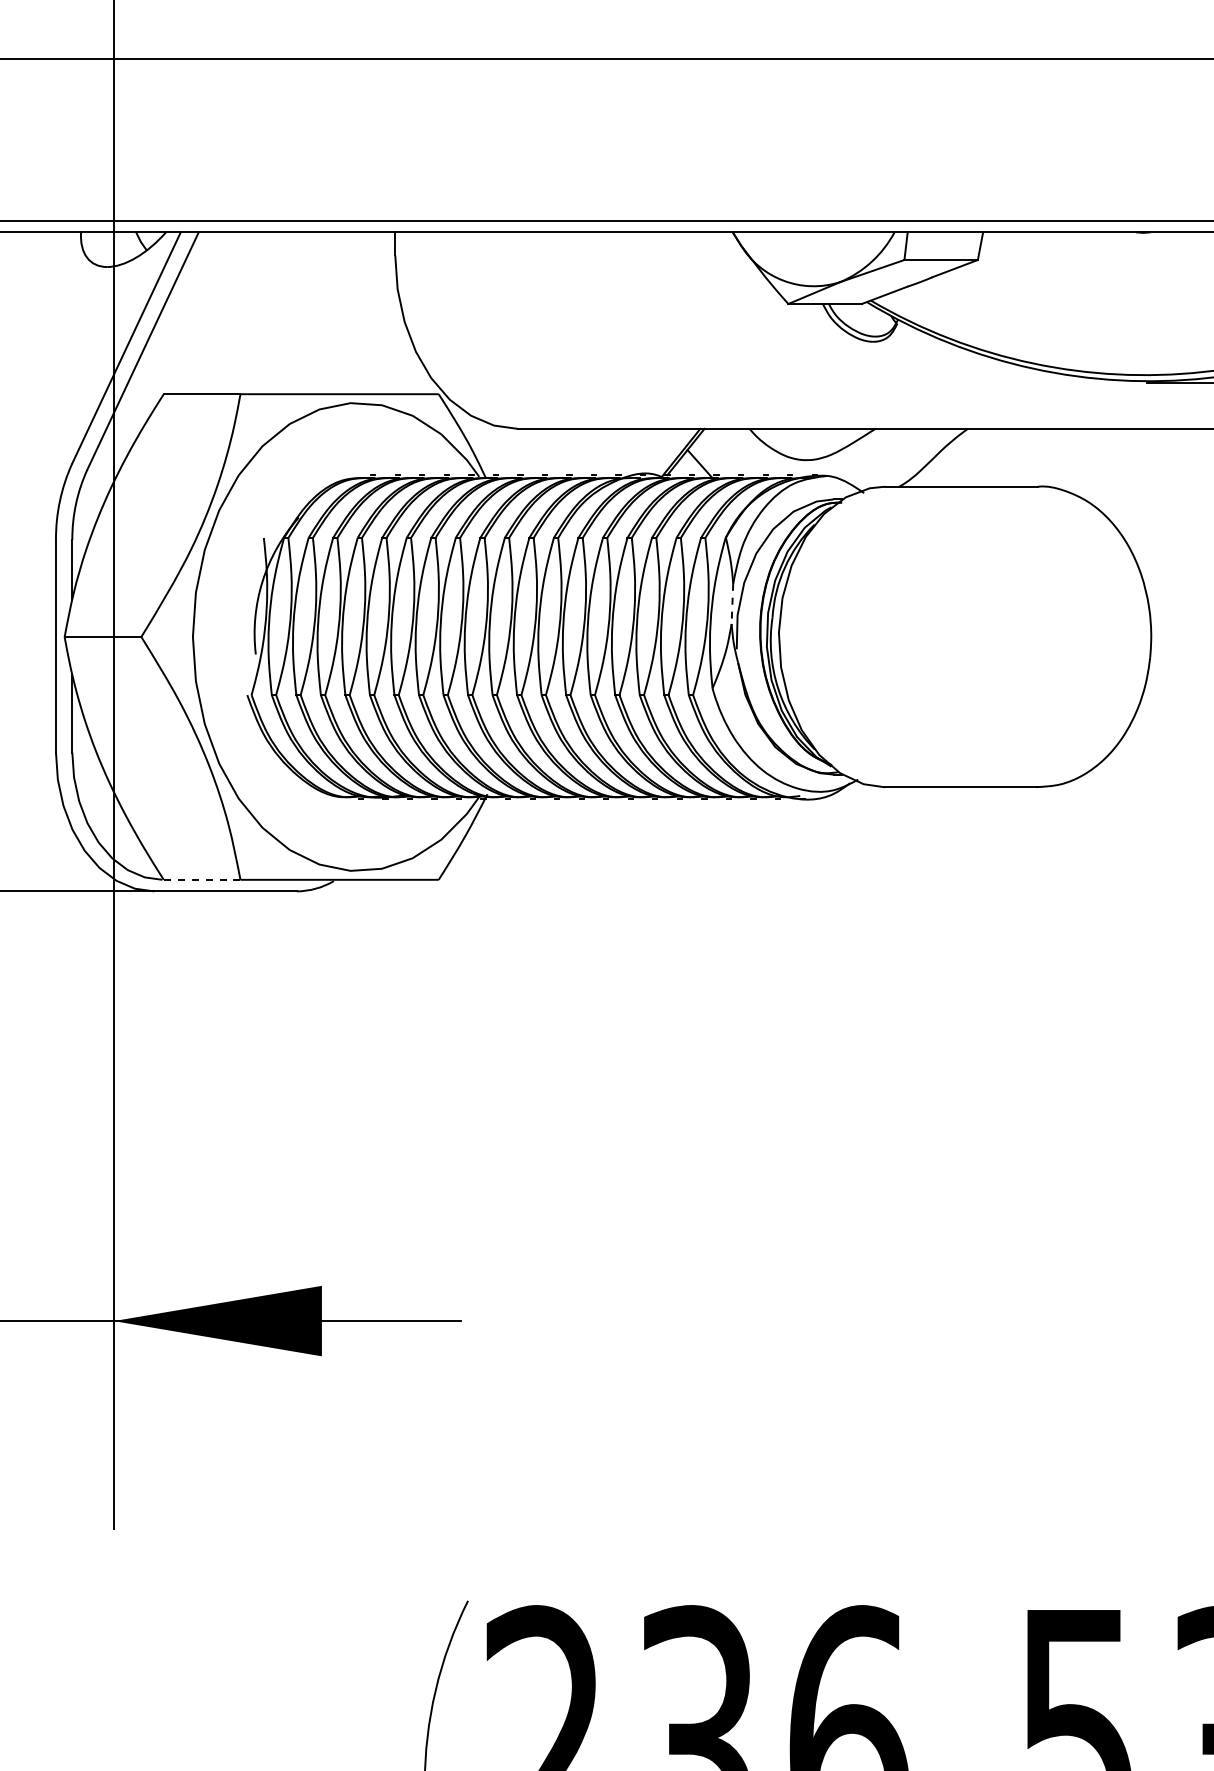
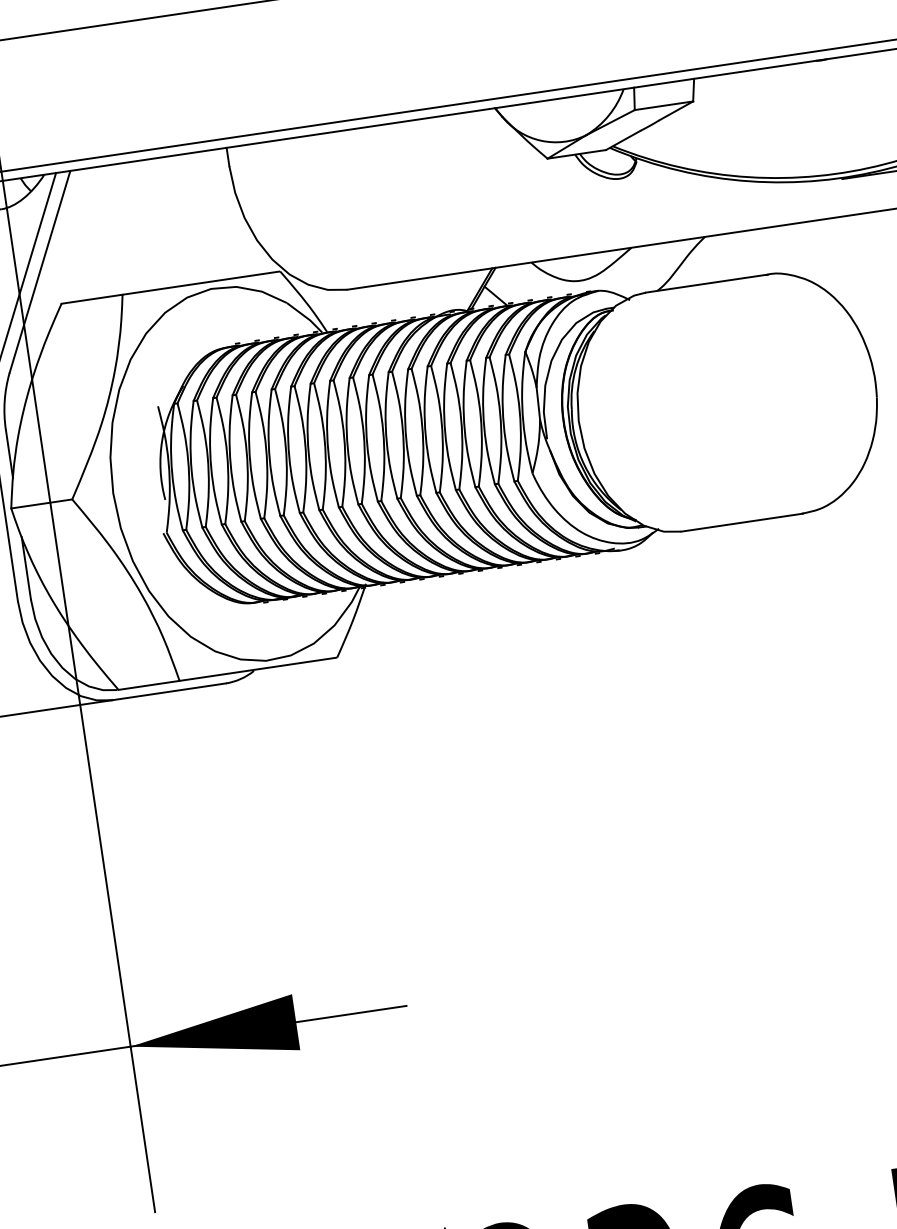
line: (732, 604) -> (538, 404), dashed -> solid
line: (201, 879) -> (148, 685), dashed -> solid

